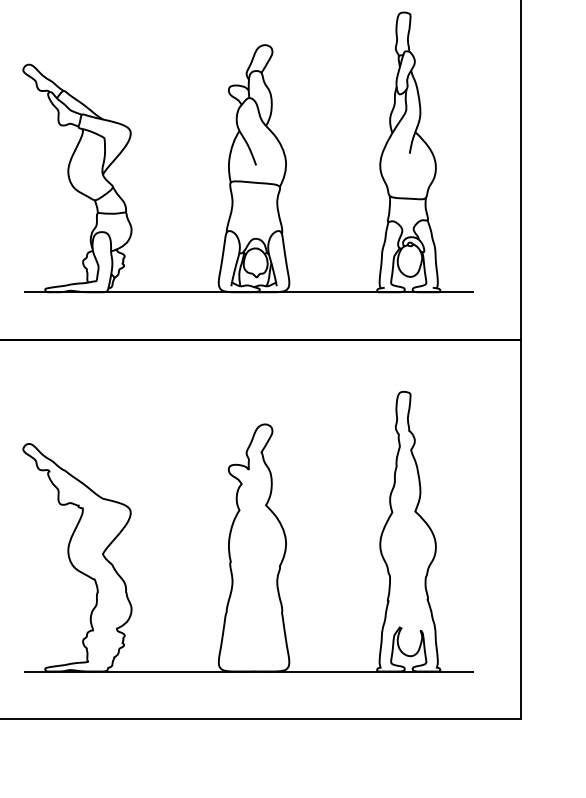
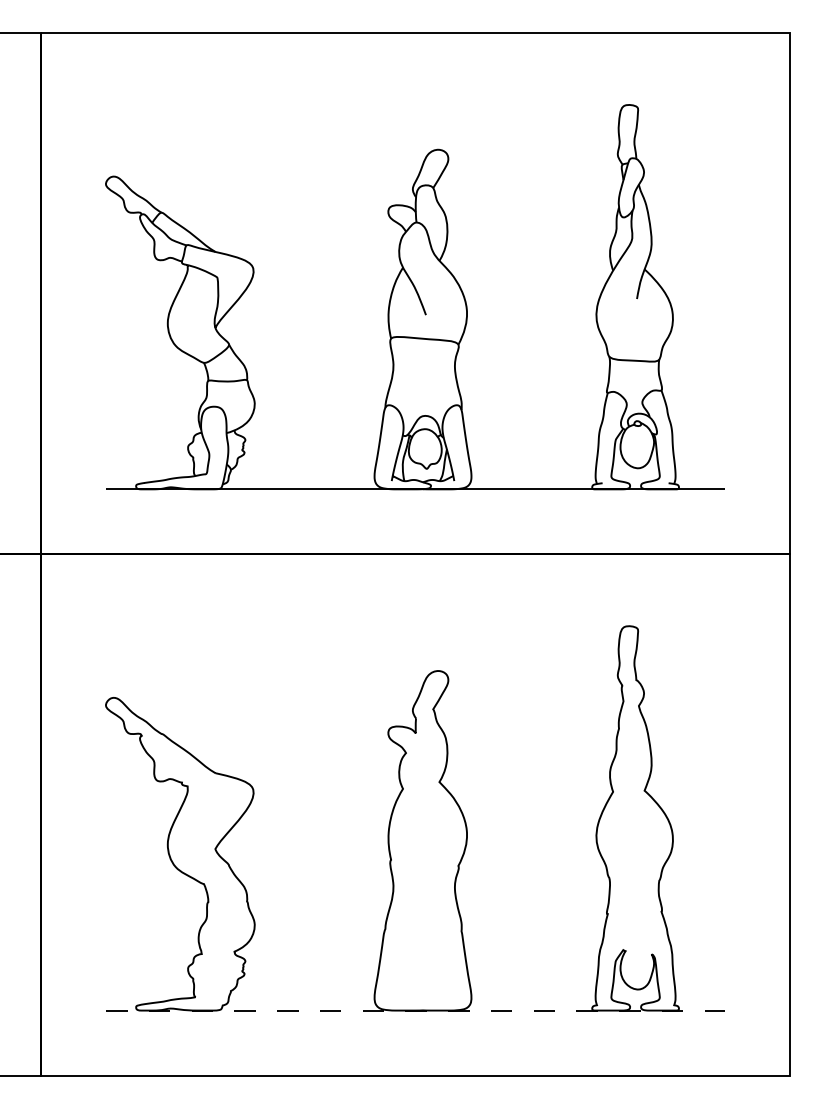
line: (249, 671) -> (416, 1010), solid -> dashed

